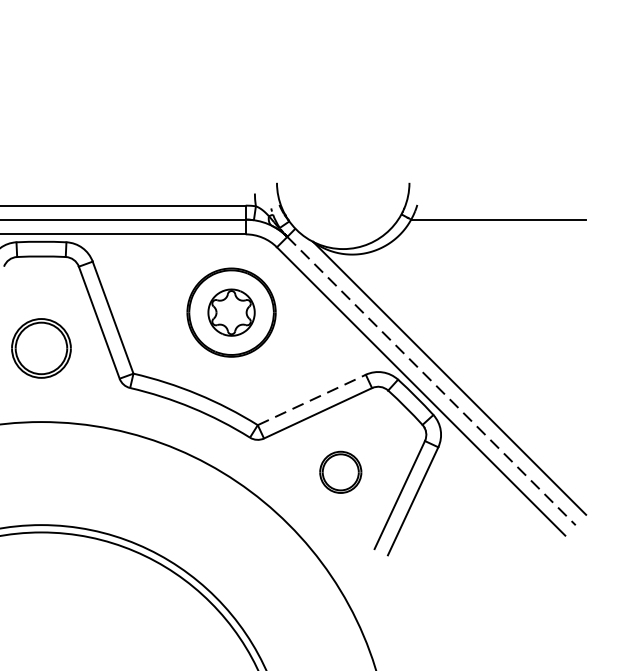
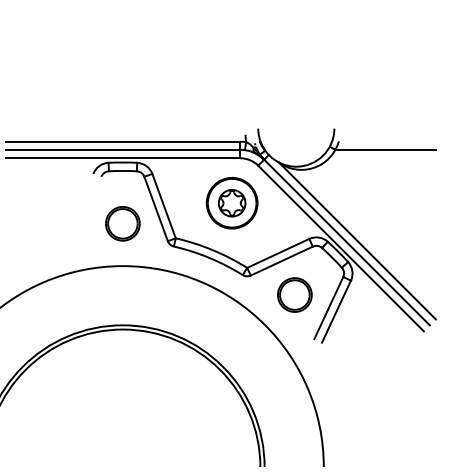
line: (432, 380) -> (347, 242), dashed -> solid
line: (312, 400) -> (278, 253), dashed -> solid
part: (340, 471) -> (294, 294), size x1.43

